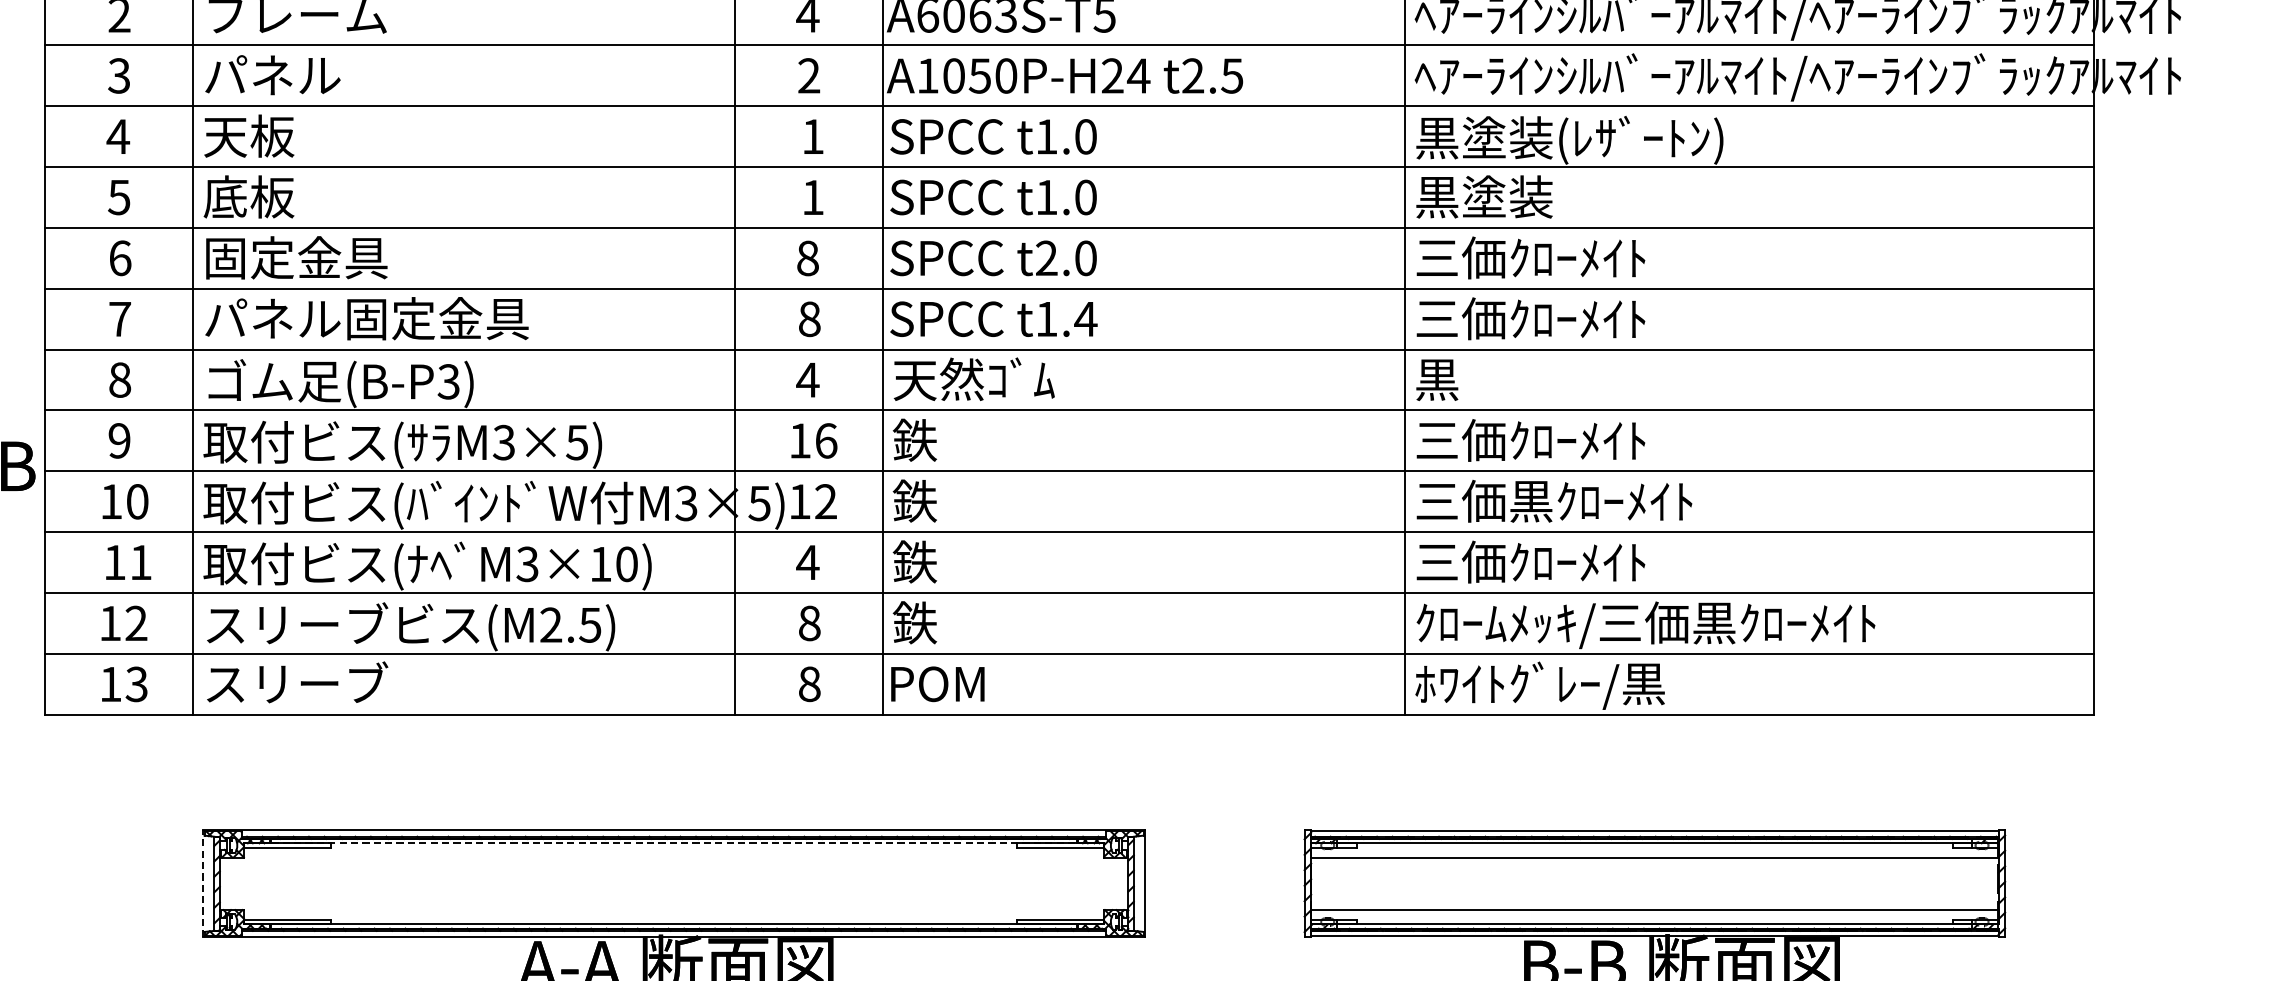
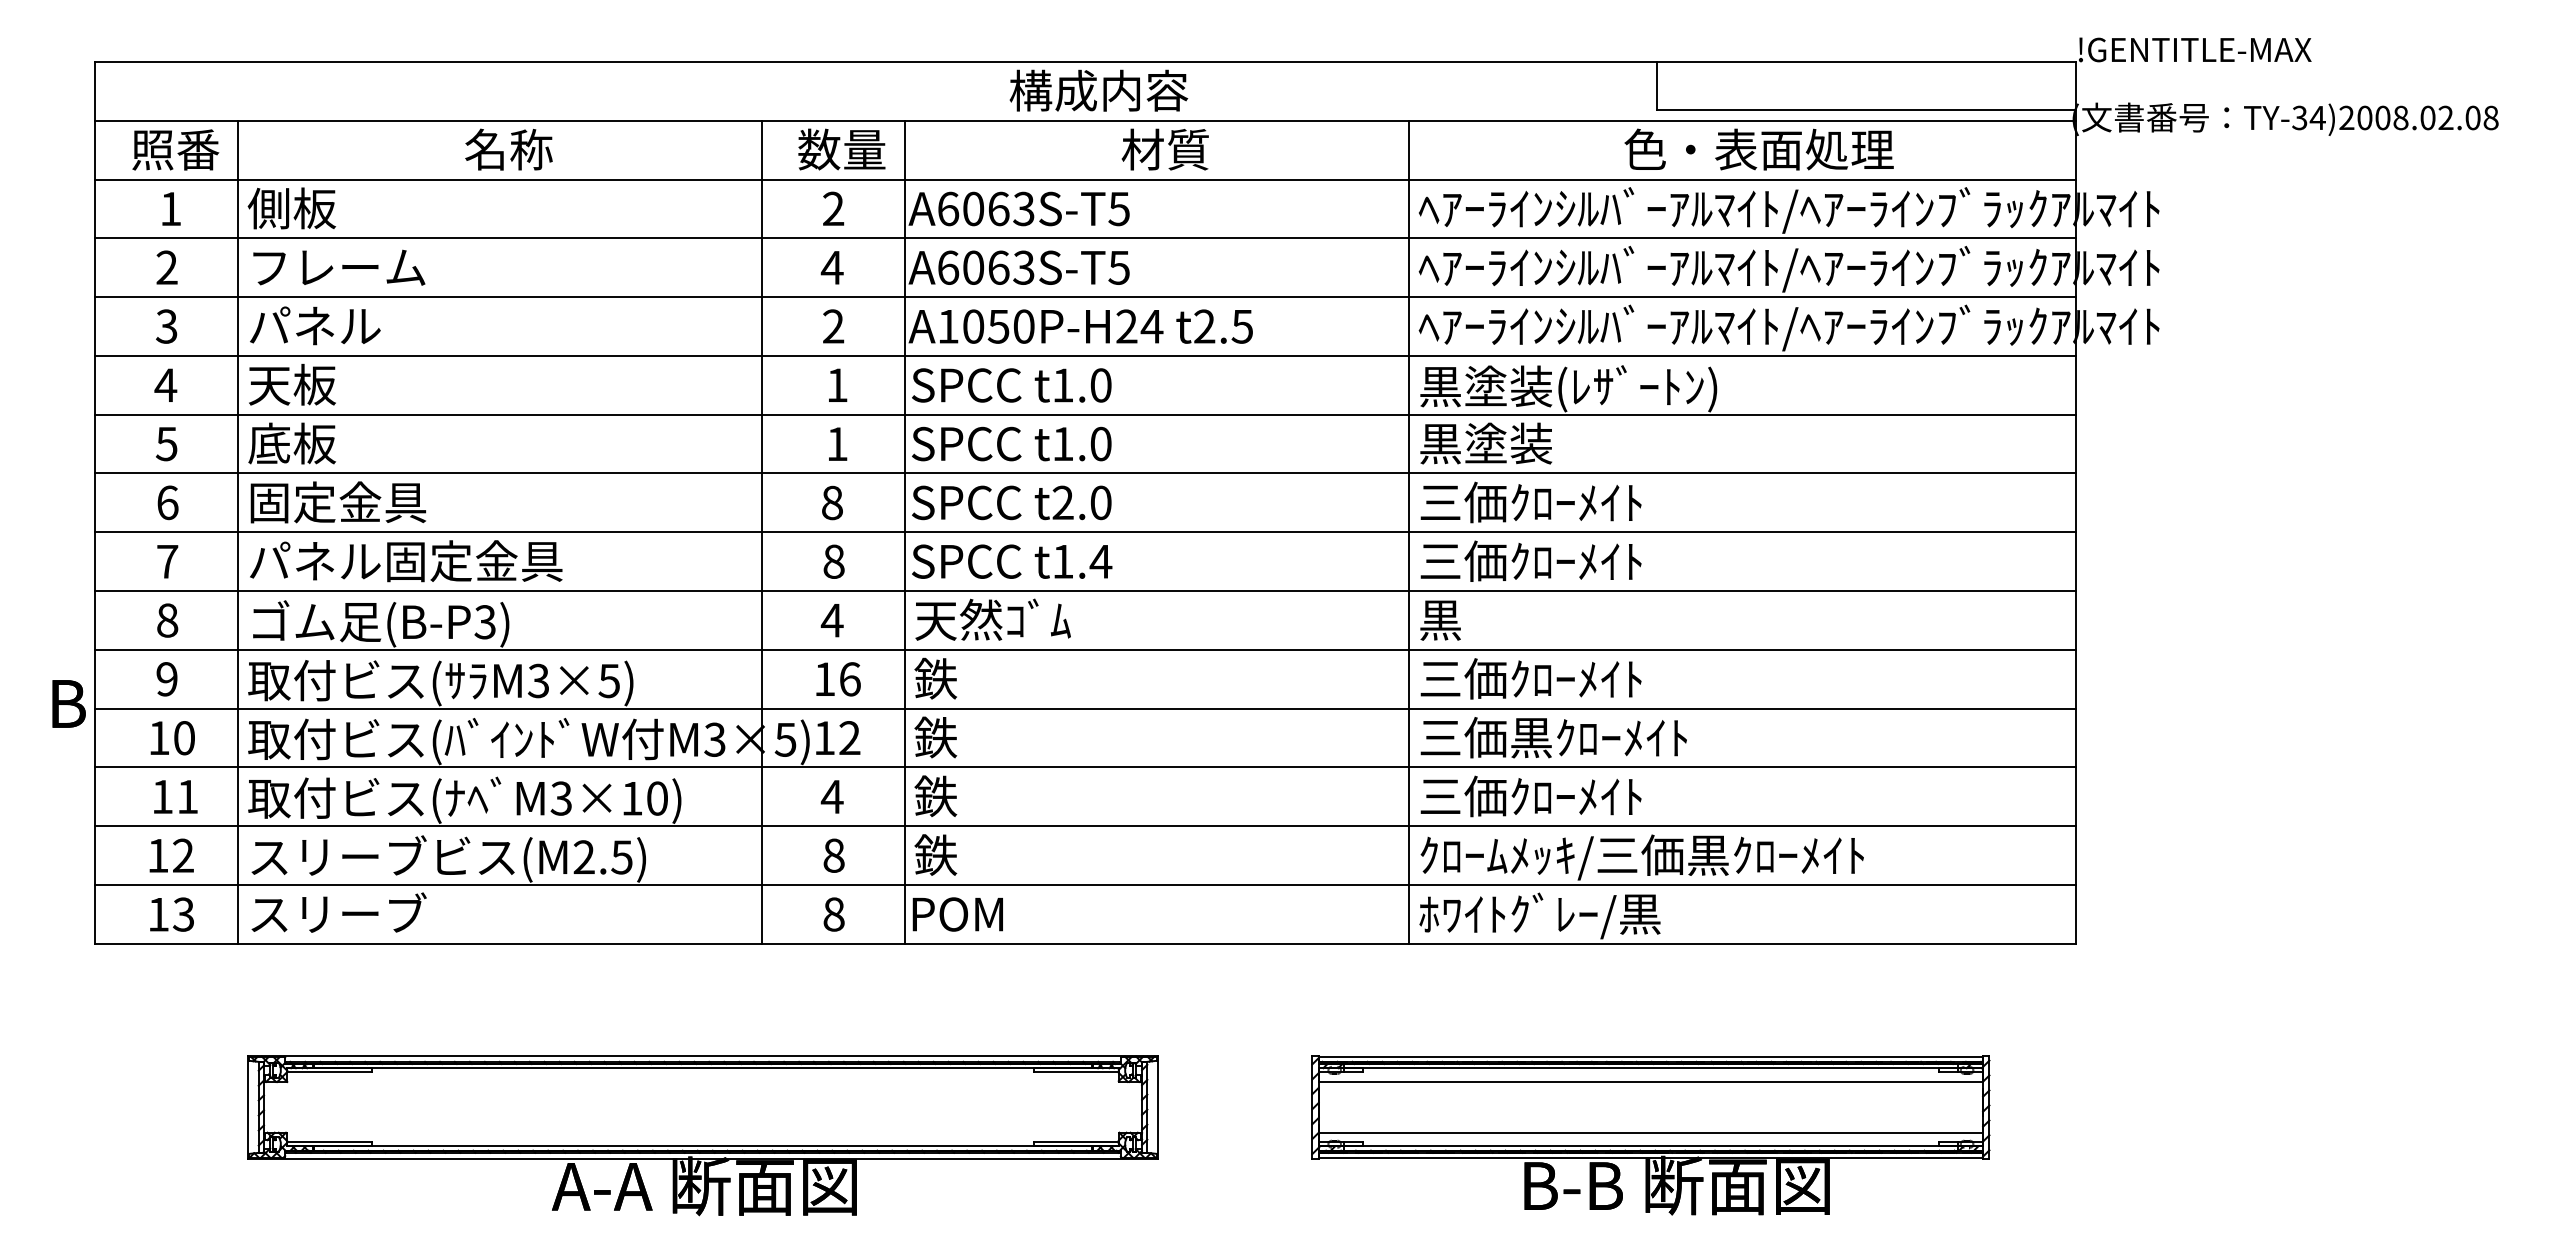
line: (674, 843) -> (703, 1068), dashed -> solid
line: (203, 883) -> (248, 1107), dashed -> solid

